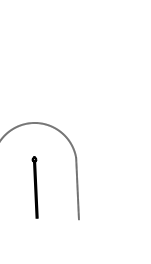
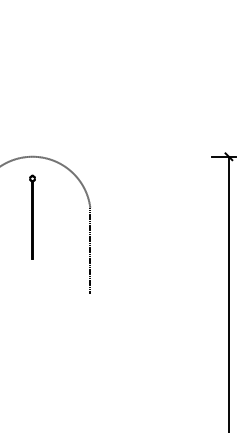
part: (35, 187) -> (32, 216), moved

